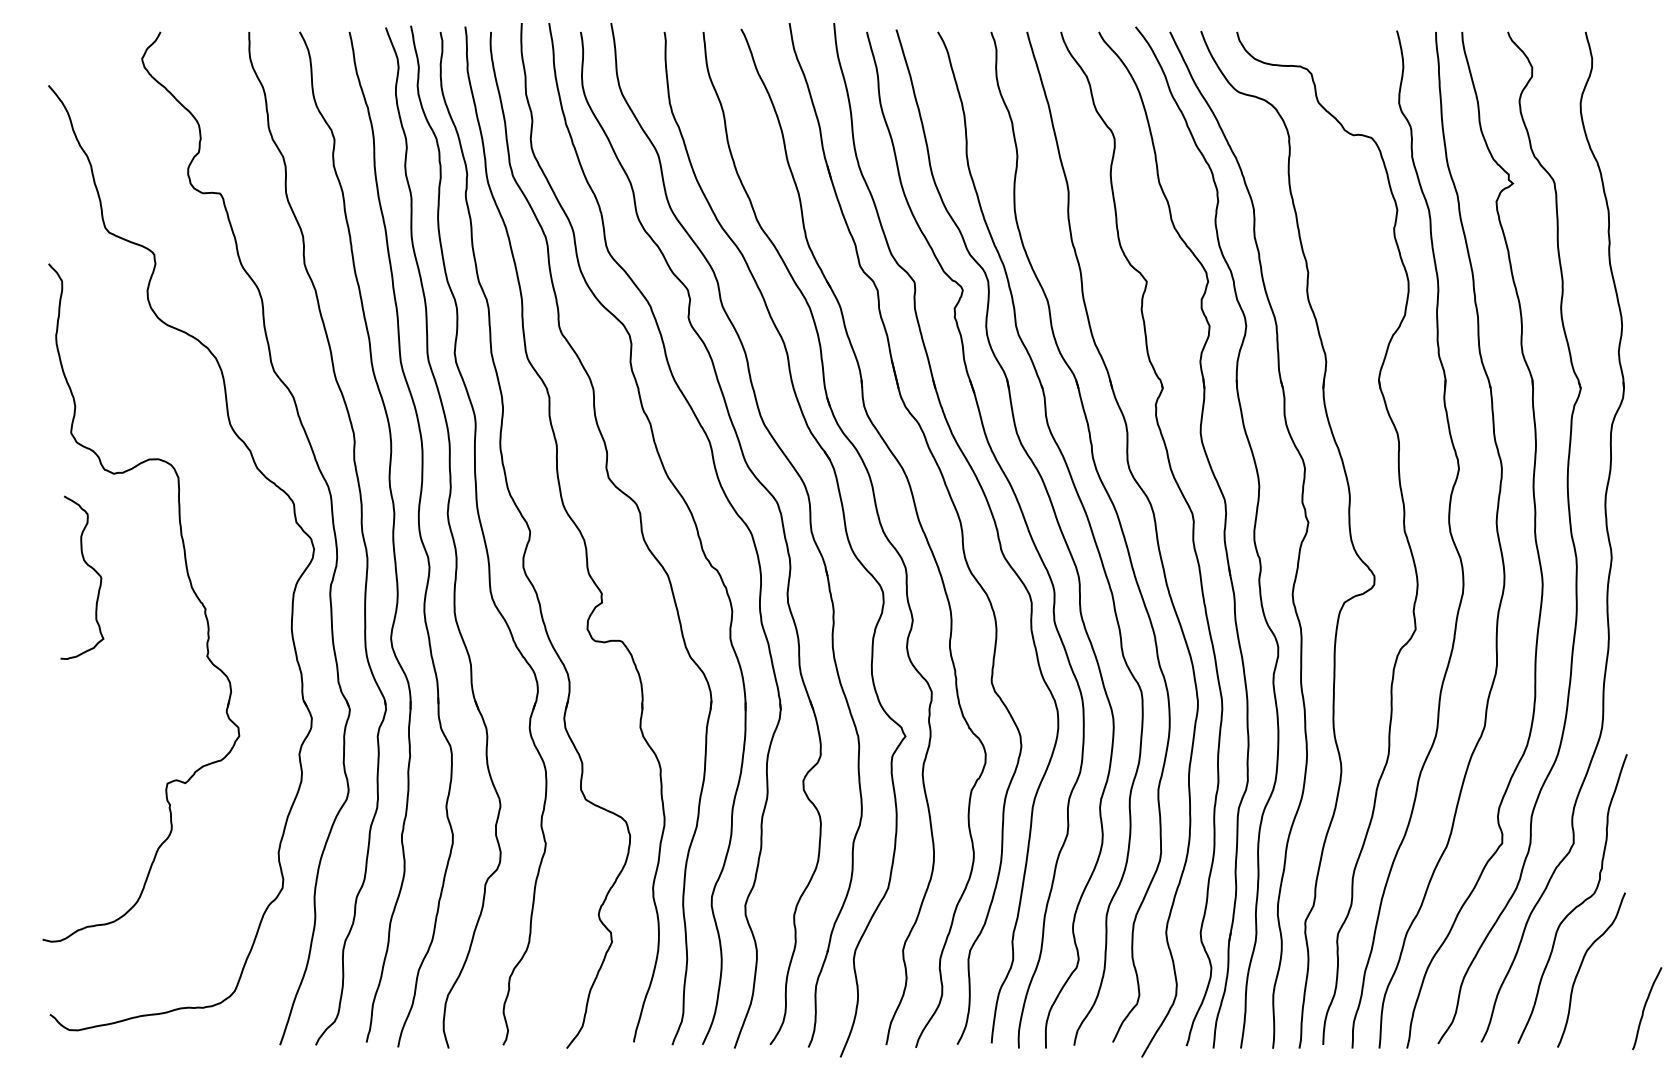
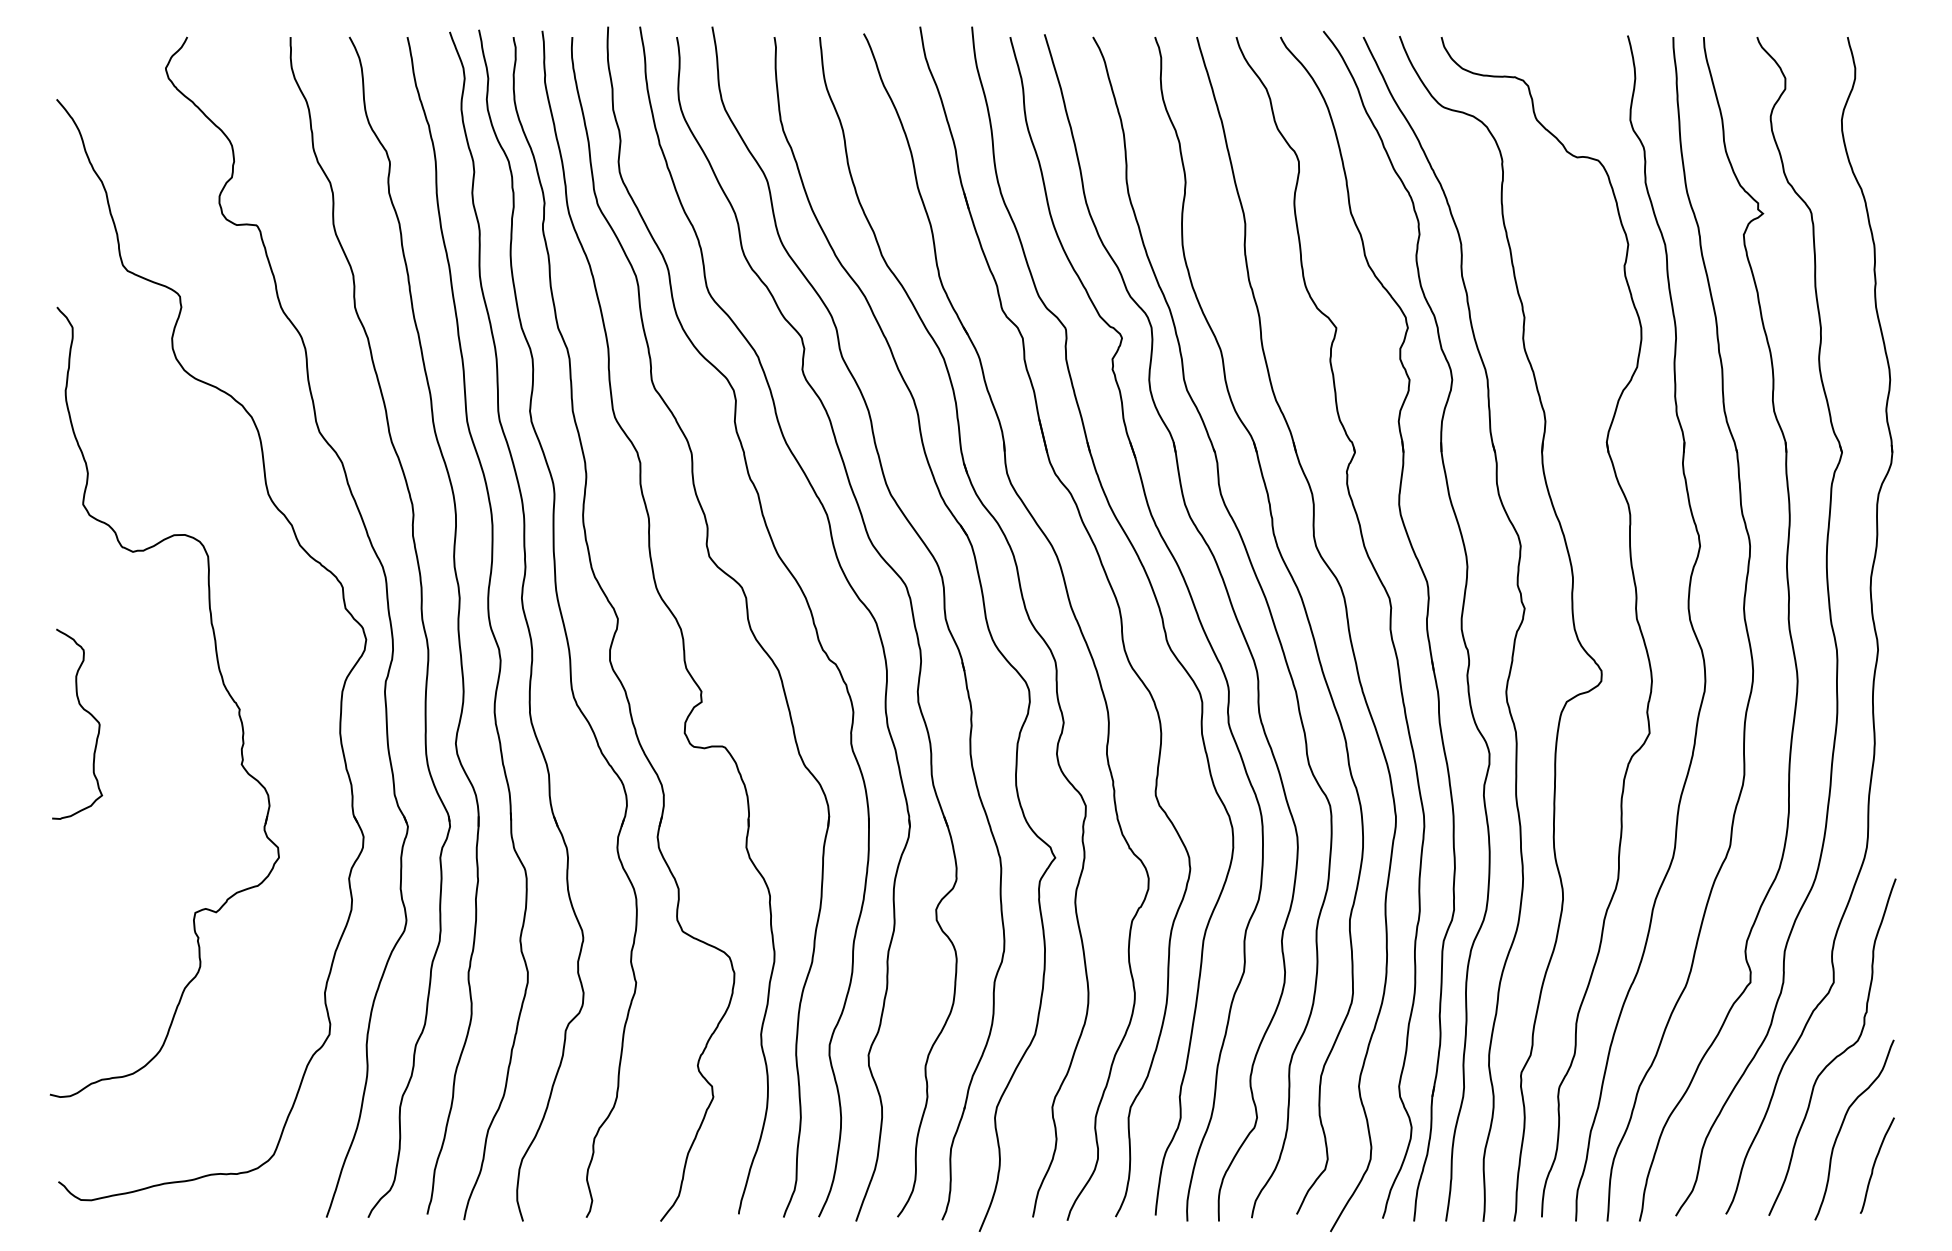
curve: (89, 567) -> (85, 712), moved
curve: (1645, 1007) -> (1875, 1164), moved

